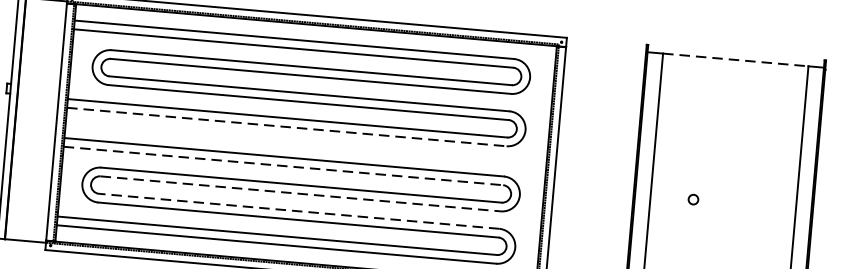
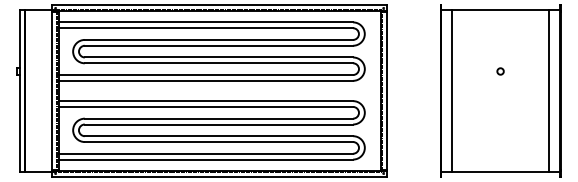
line: (735, 60) -> (500, 10), dashed -> solid
line: (287, 126) -> (206, 80), dashed -> solid
line: (284, 165) -> (206, 106), dashed -> solid
line: (301, 193) -> (219, 124), dashed -> solid
circle: (693, 199) -> (500, 71), moved
line: (298, 211) -> (218, 136), dashed -> solid

